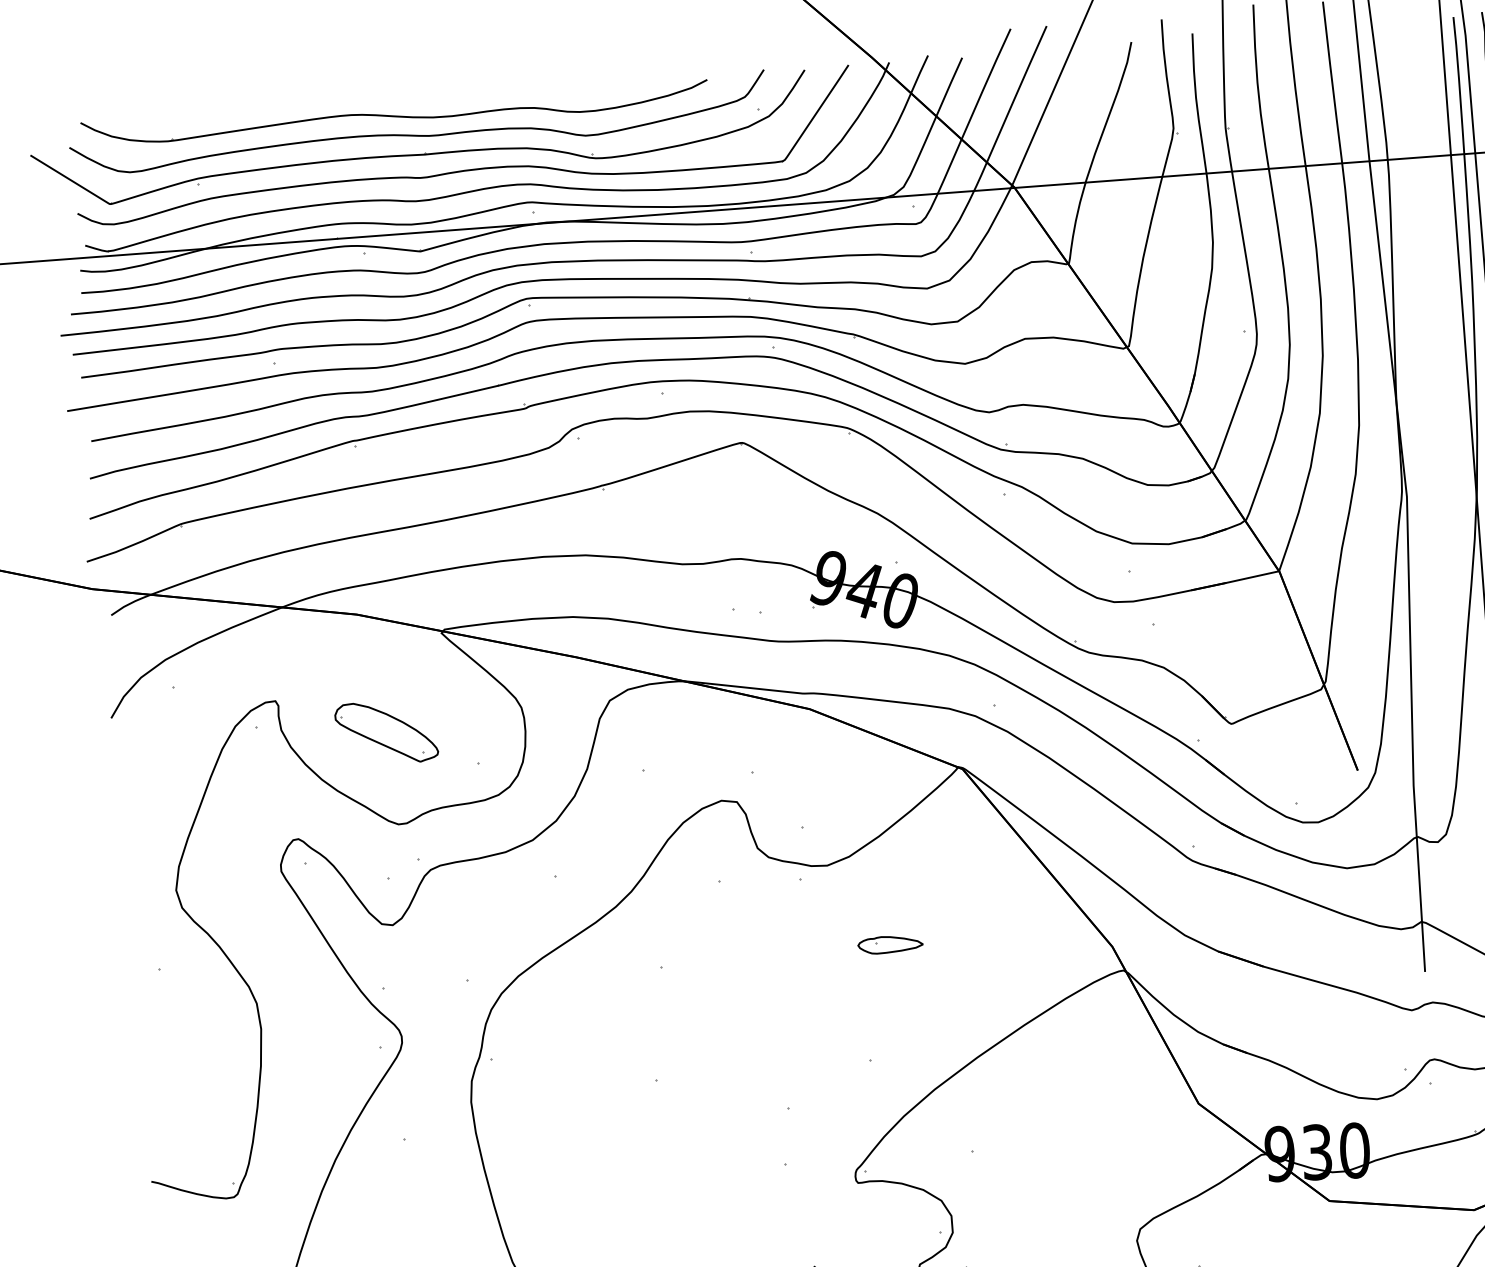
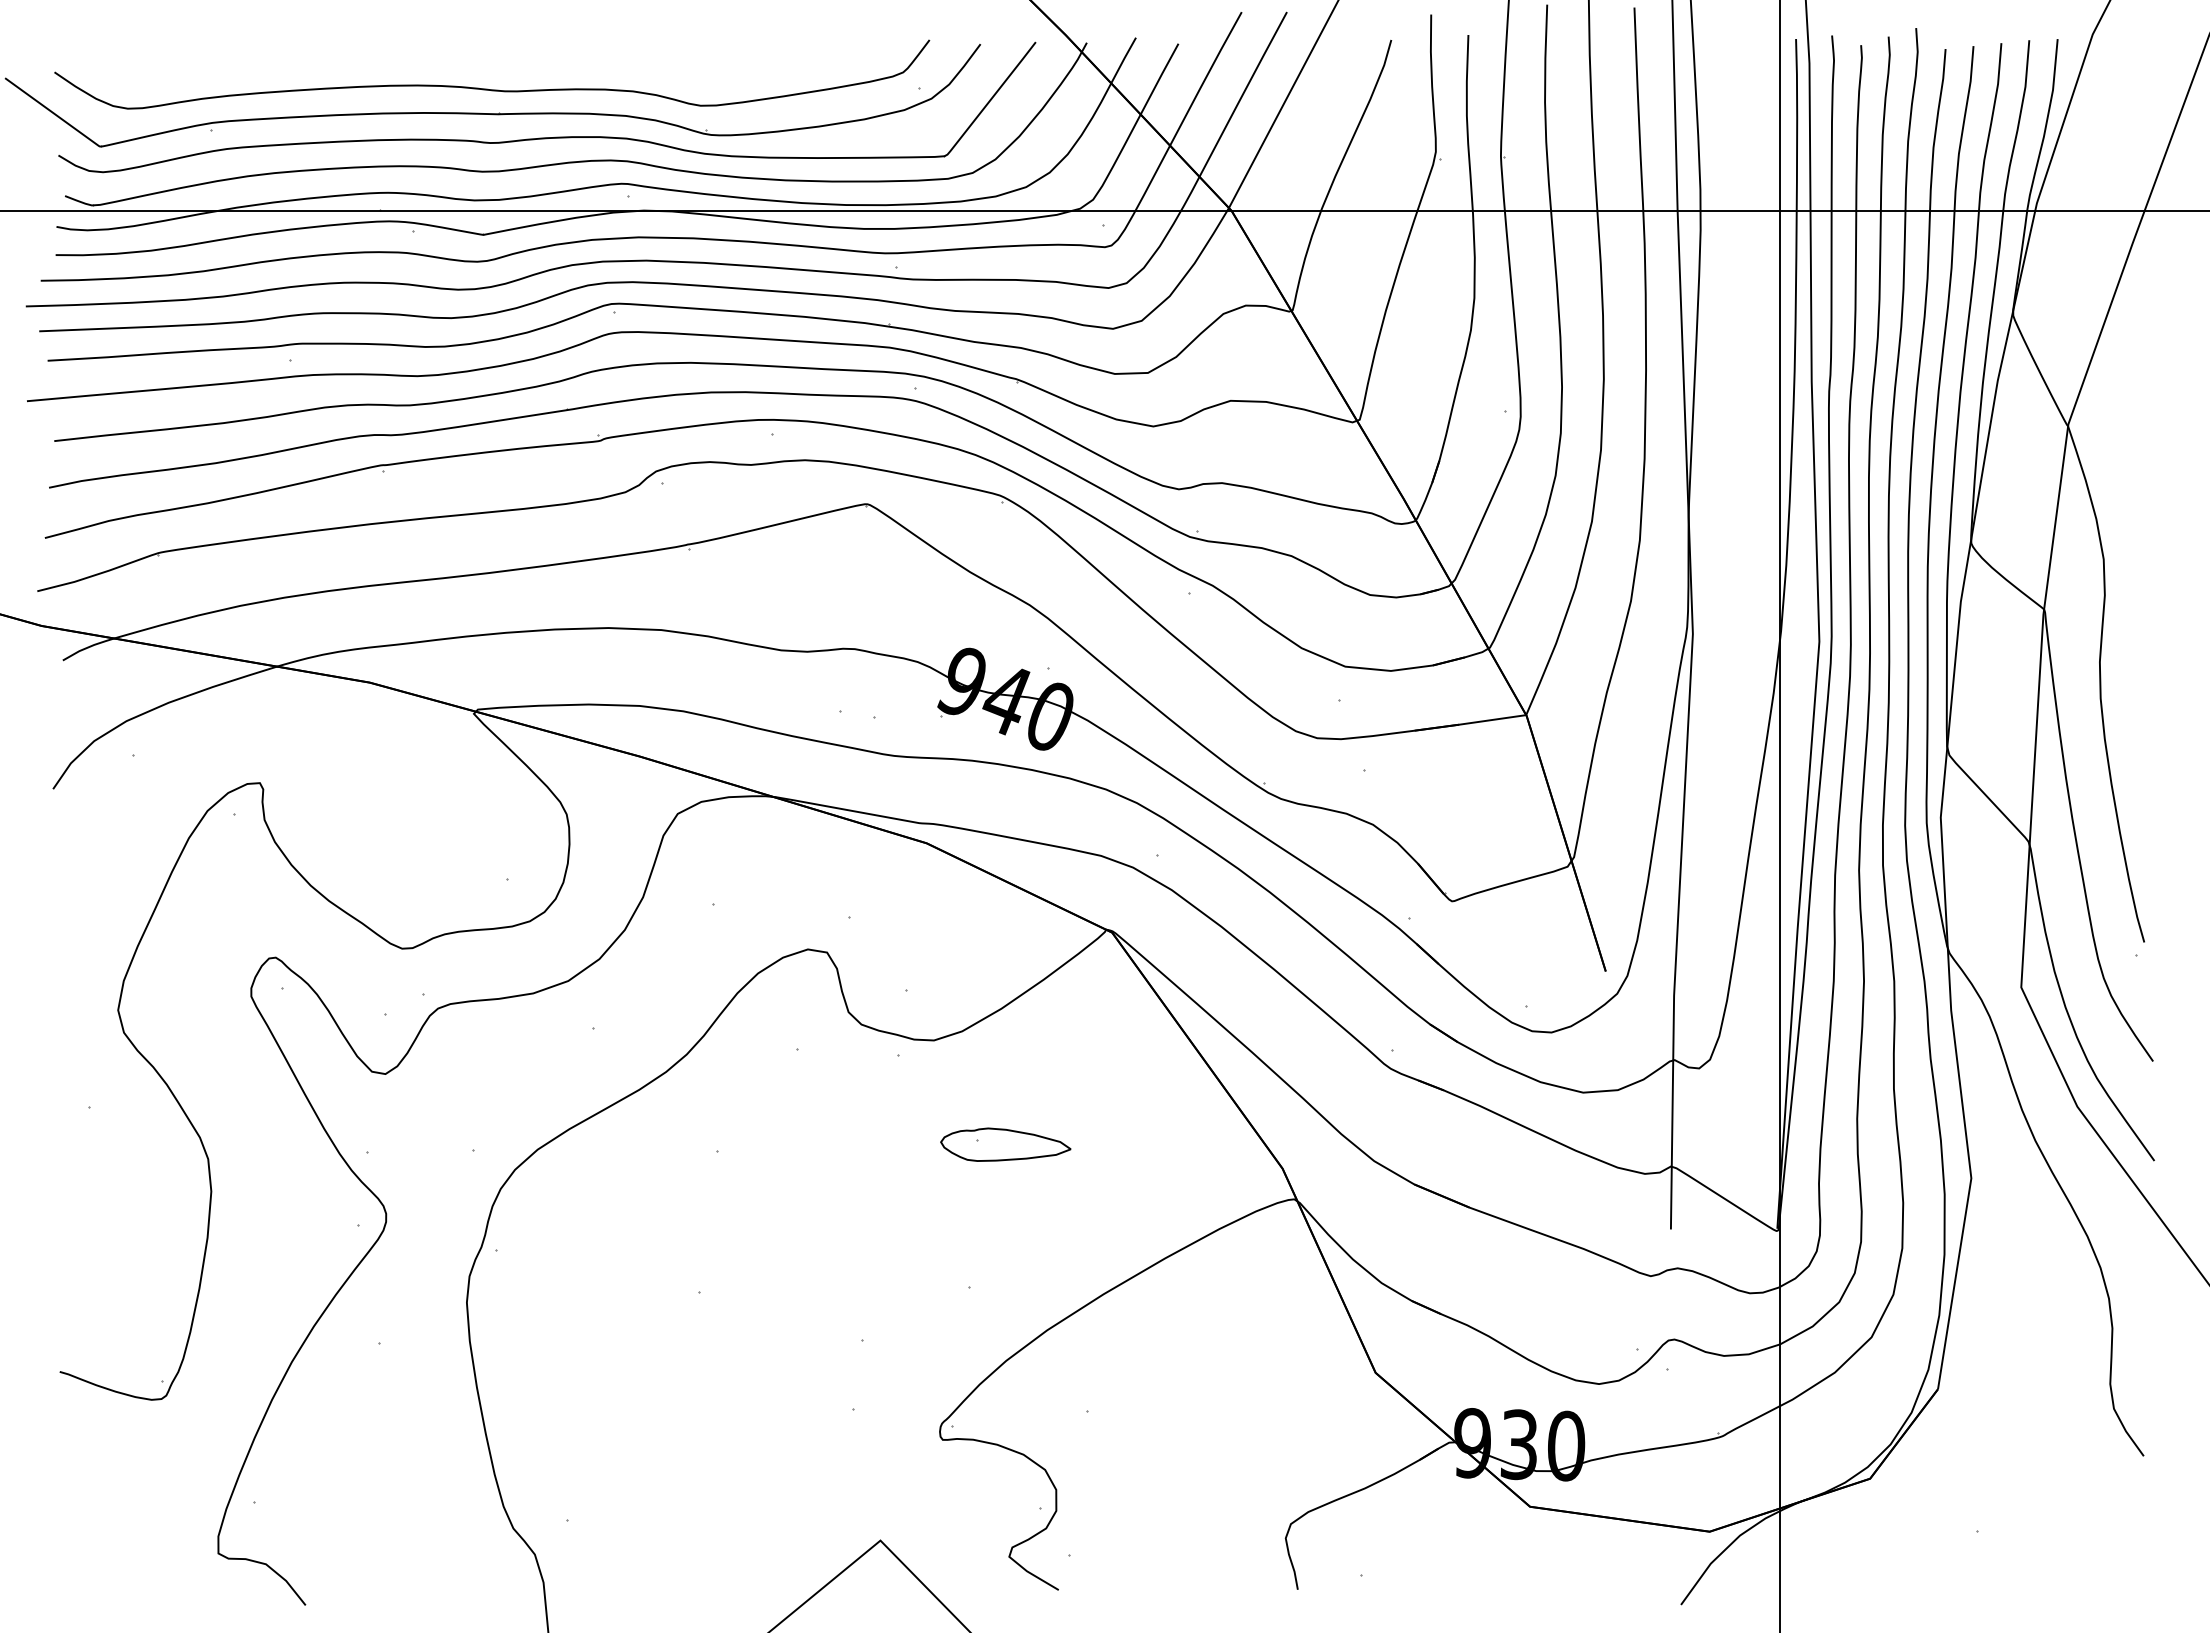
part: (394, 112) -> (463, 58), removed
part: (386, 732) -> (395, 832), removed
part: (890, 944) -> (1005, 1145), size x1.6

